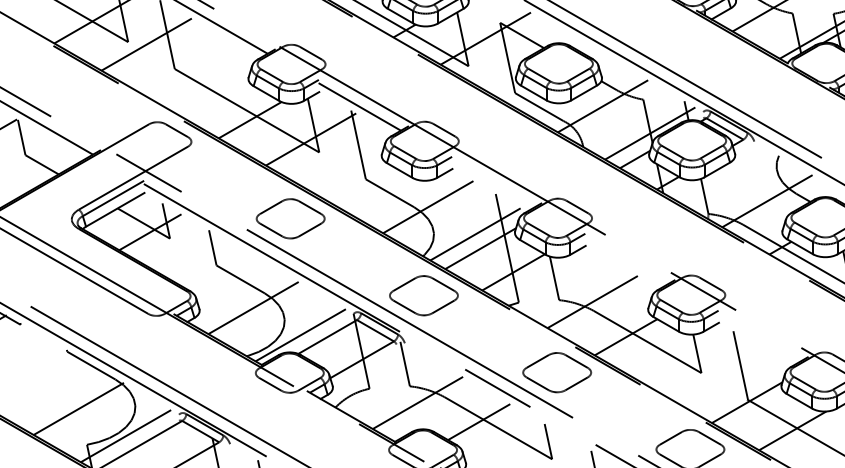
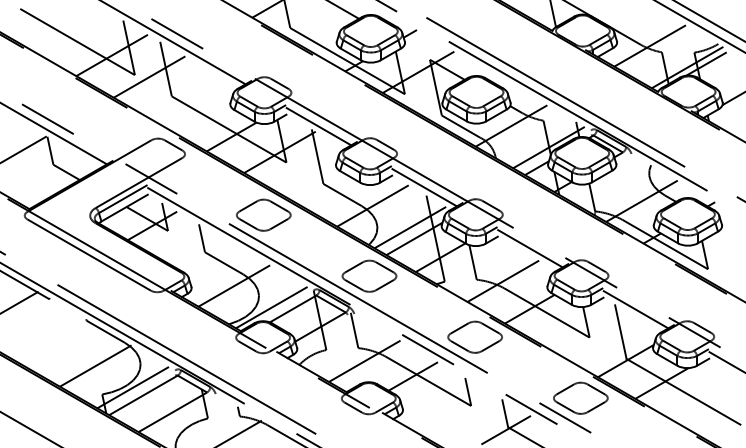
line: (492, 183) -> (423, 187), added
line: (625, 260) -> (529, 248), added
line: (759, 337) -> (635, 309), added

